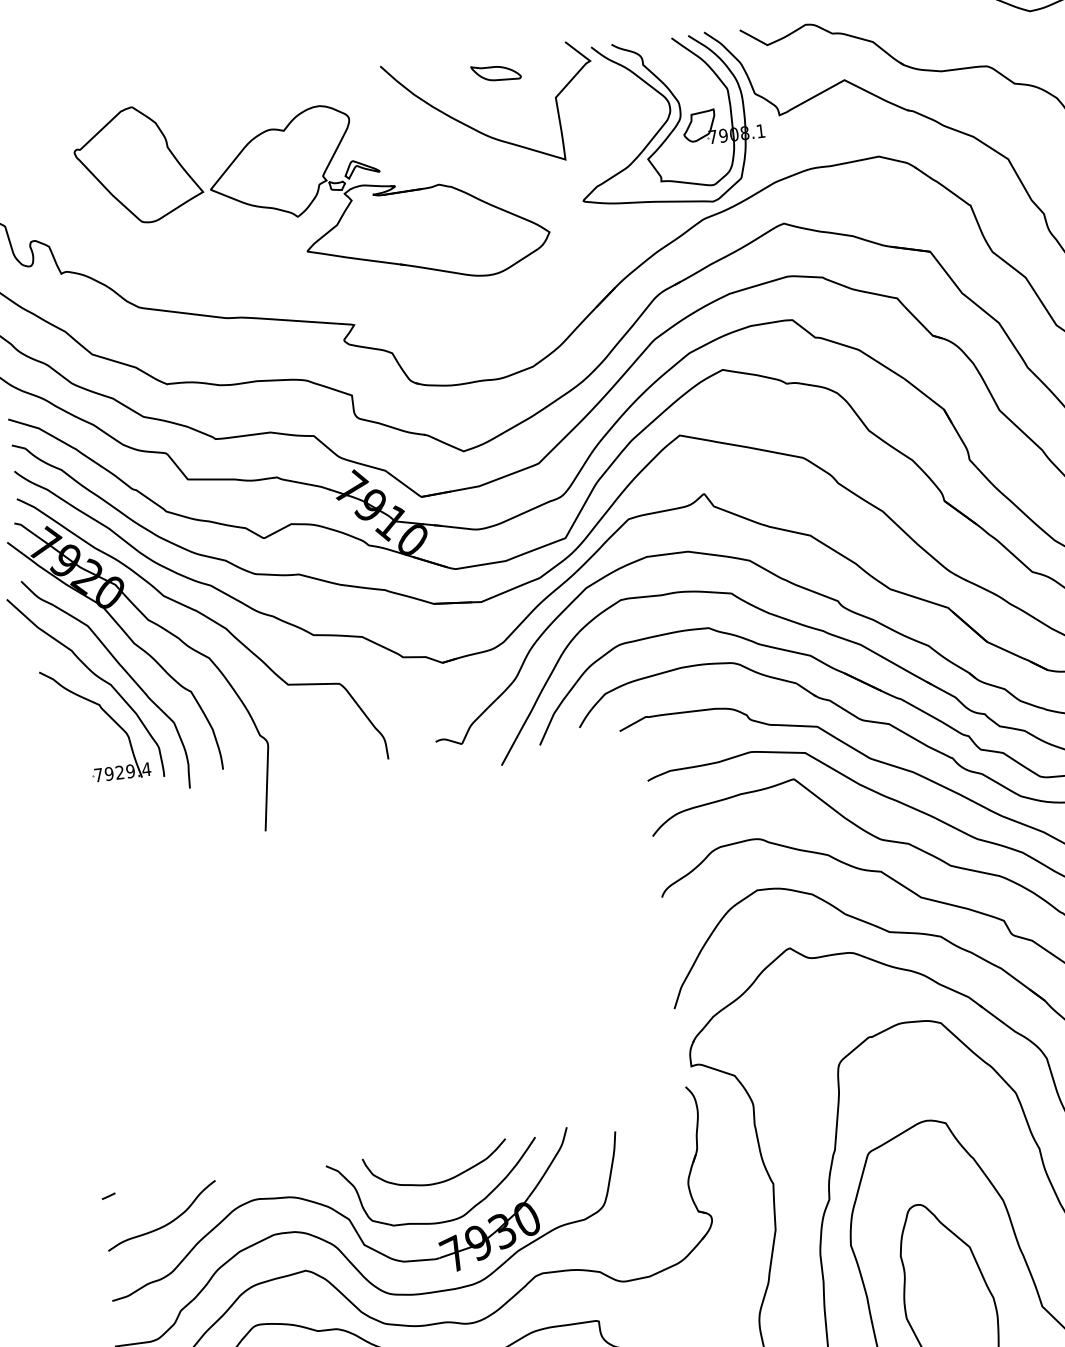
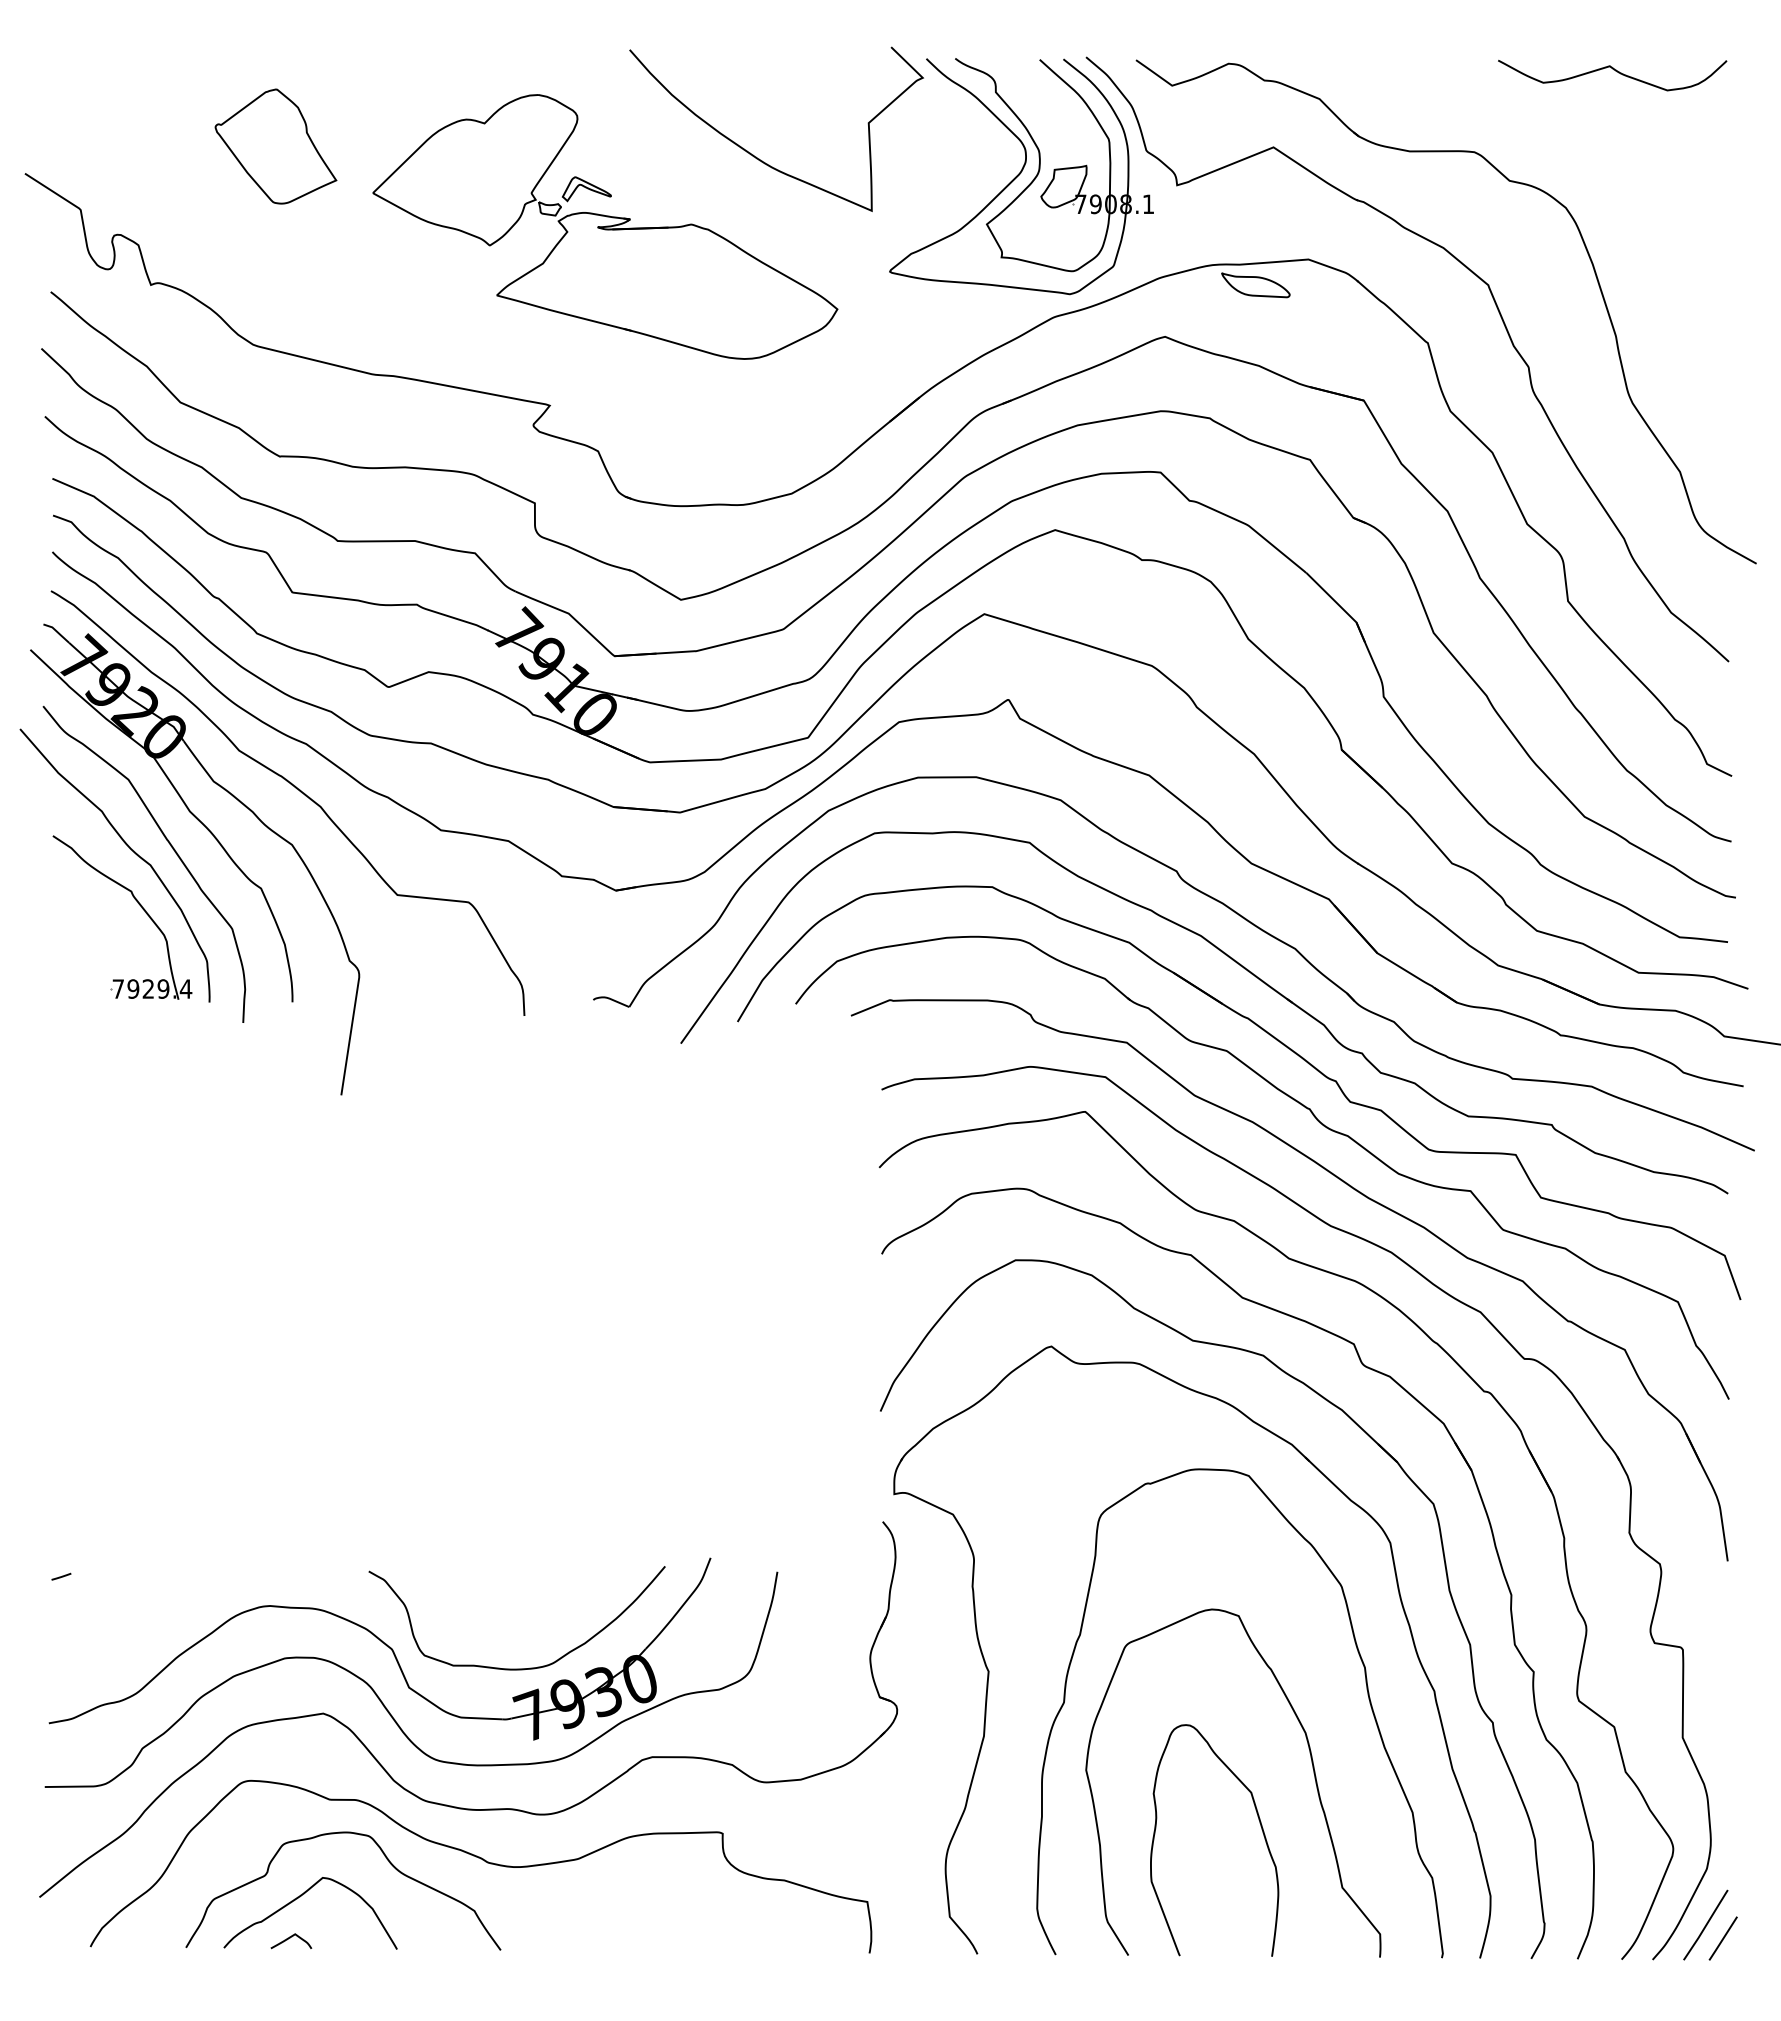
part: (495, 72) -> (1255, 285), moved
part: (137, 165) -> (275, 146), size x0.7
curve: (439, 1181) -> (524, 1612), removed
curve: (166, 1224) -> (136, 1625), removed

